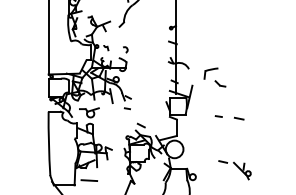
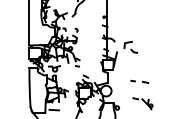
part: (229, 117) -> (139, 81), moved

